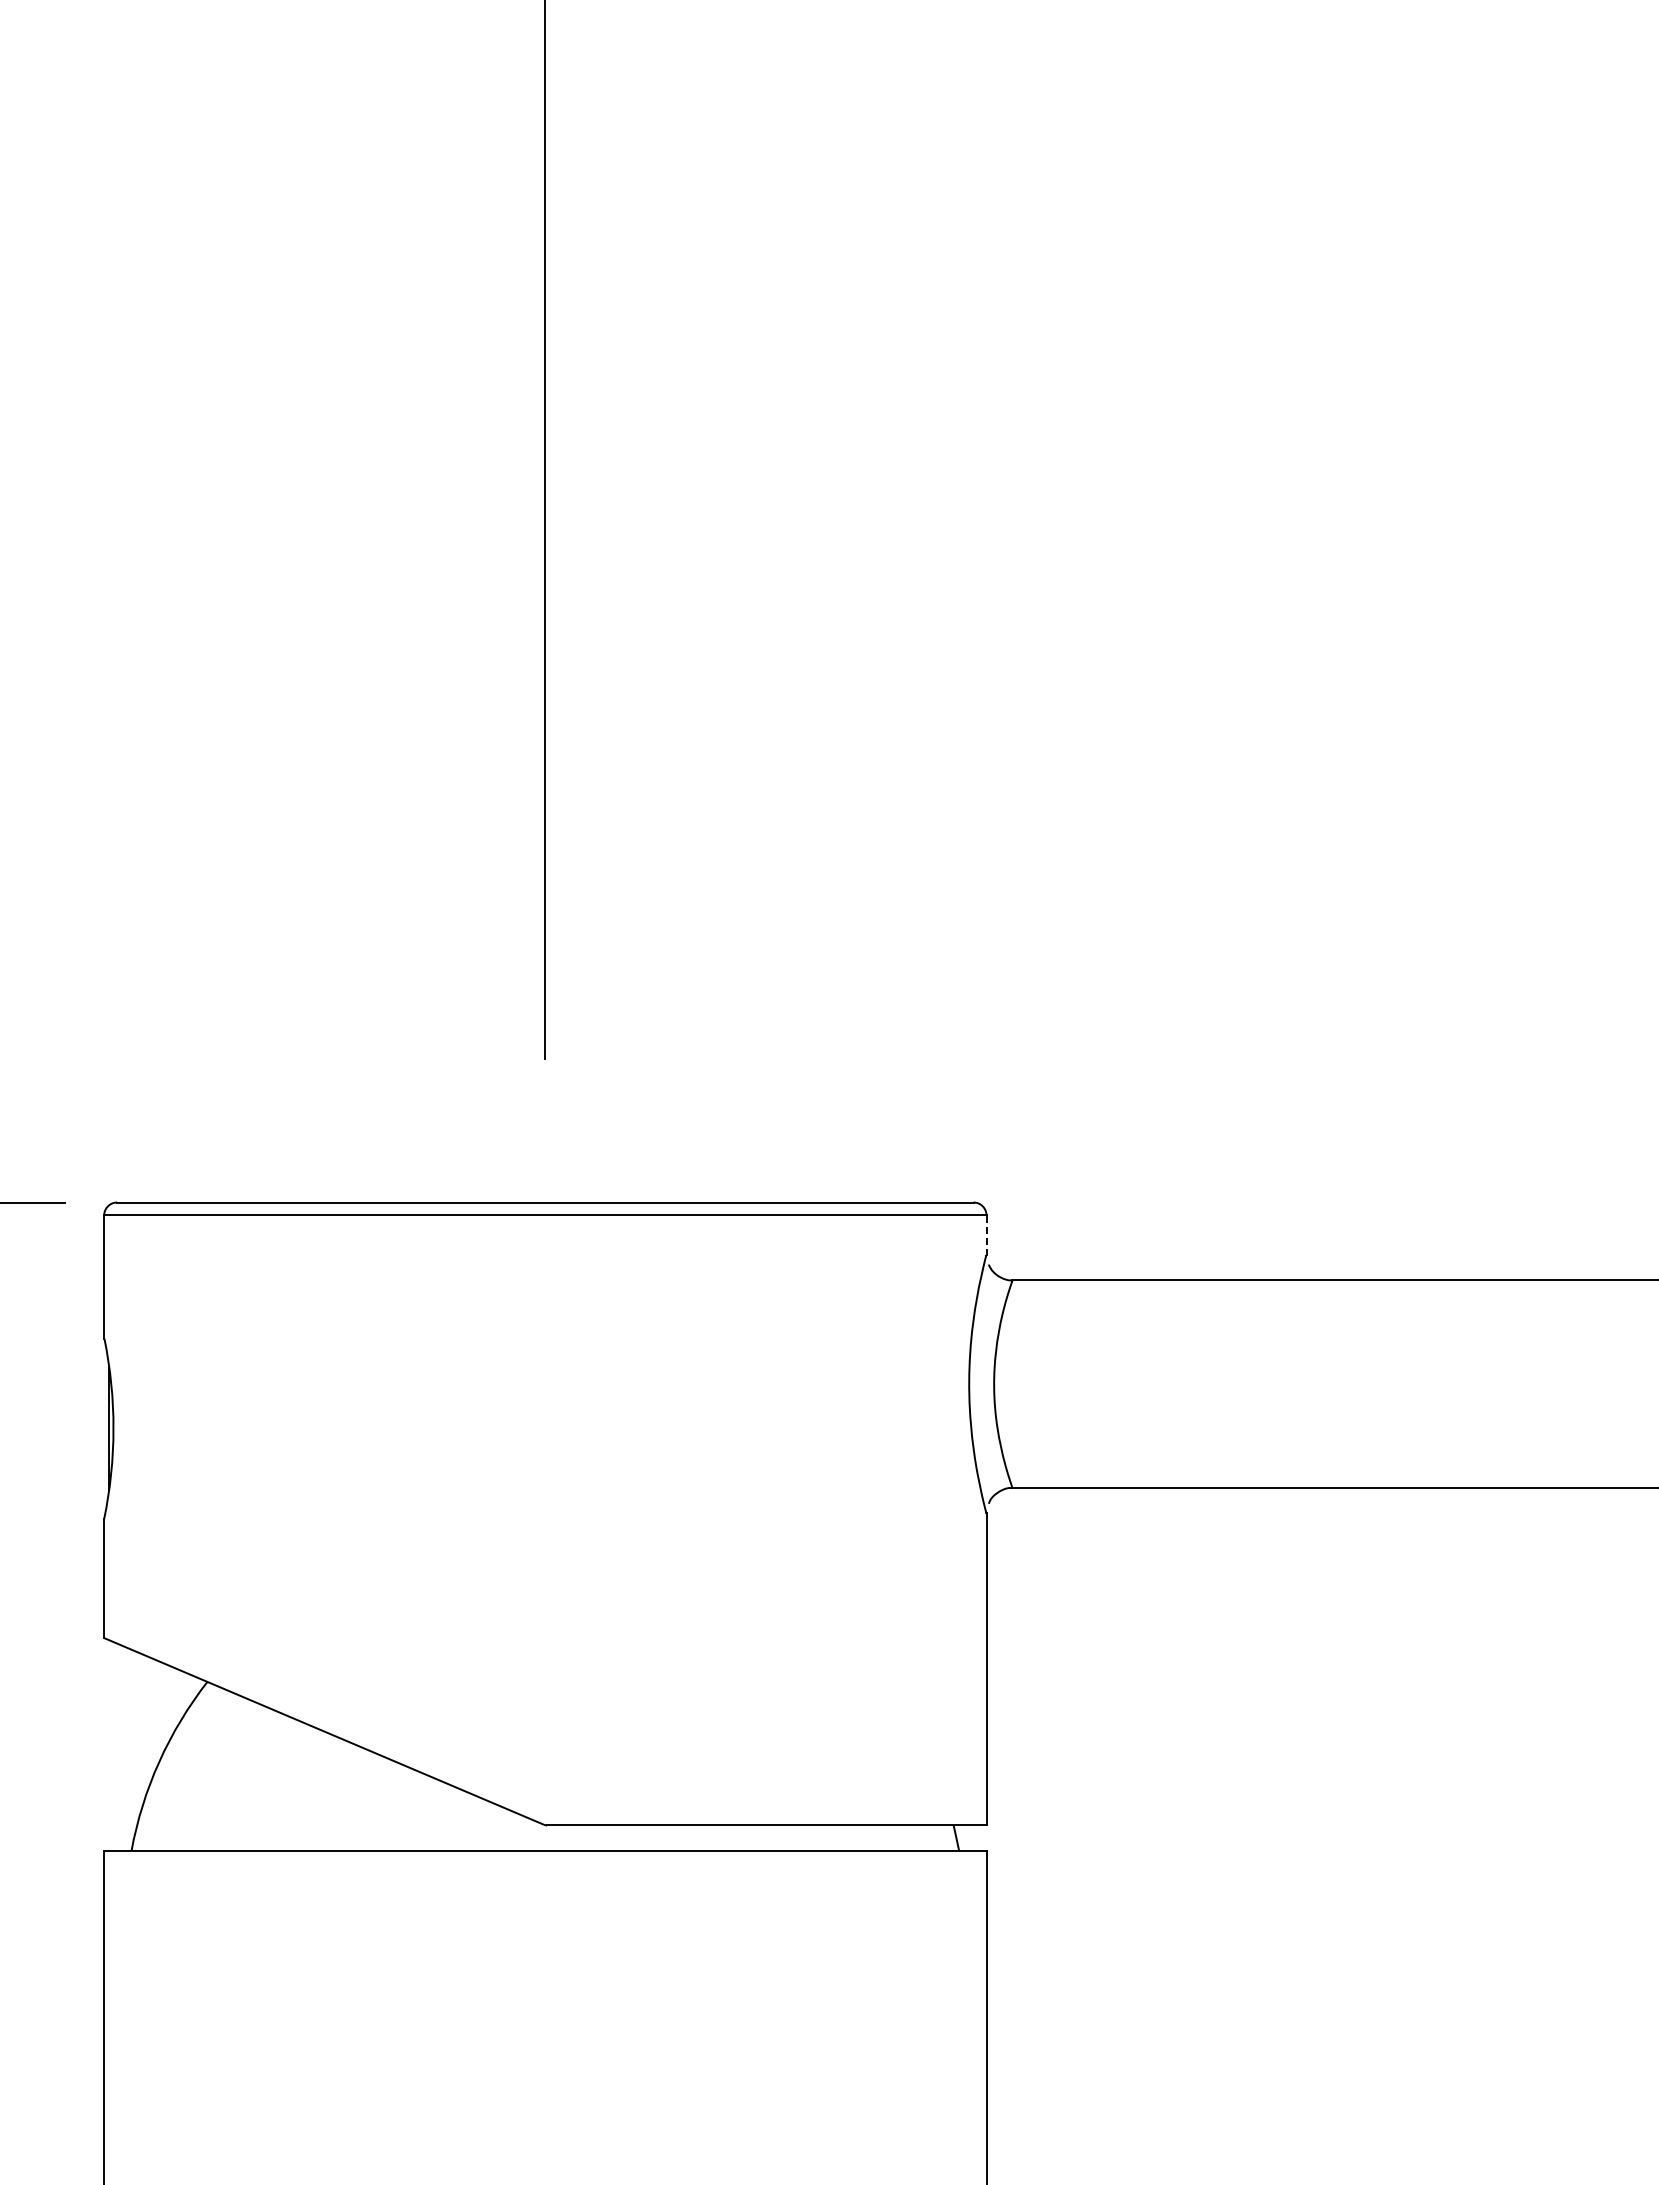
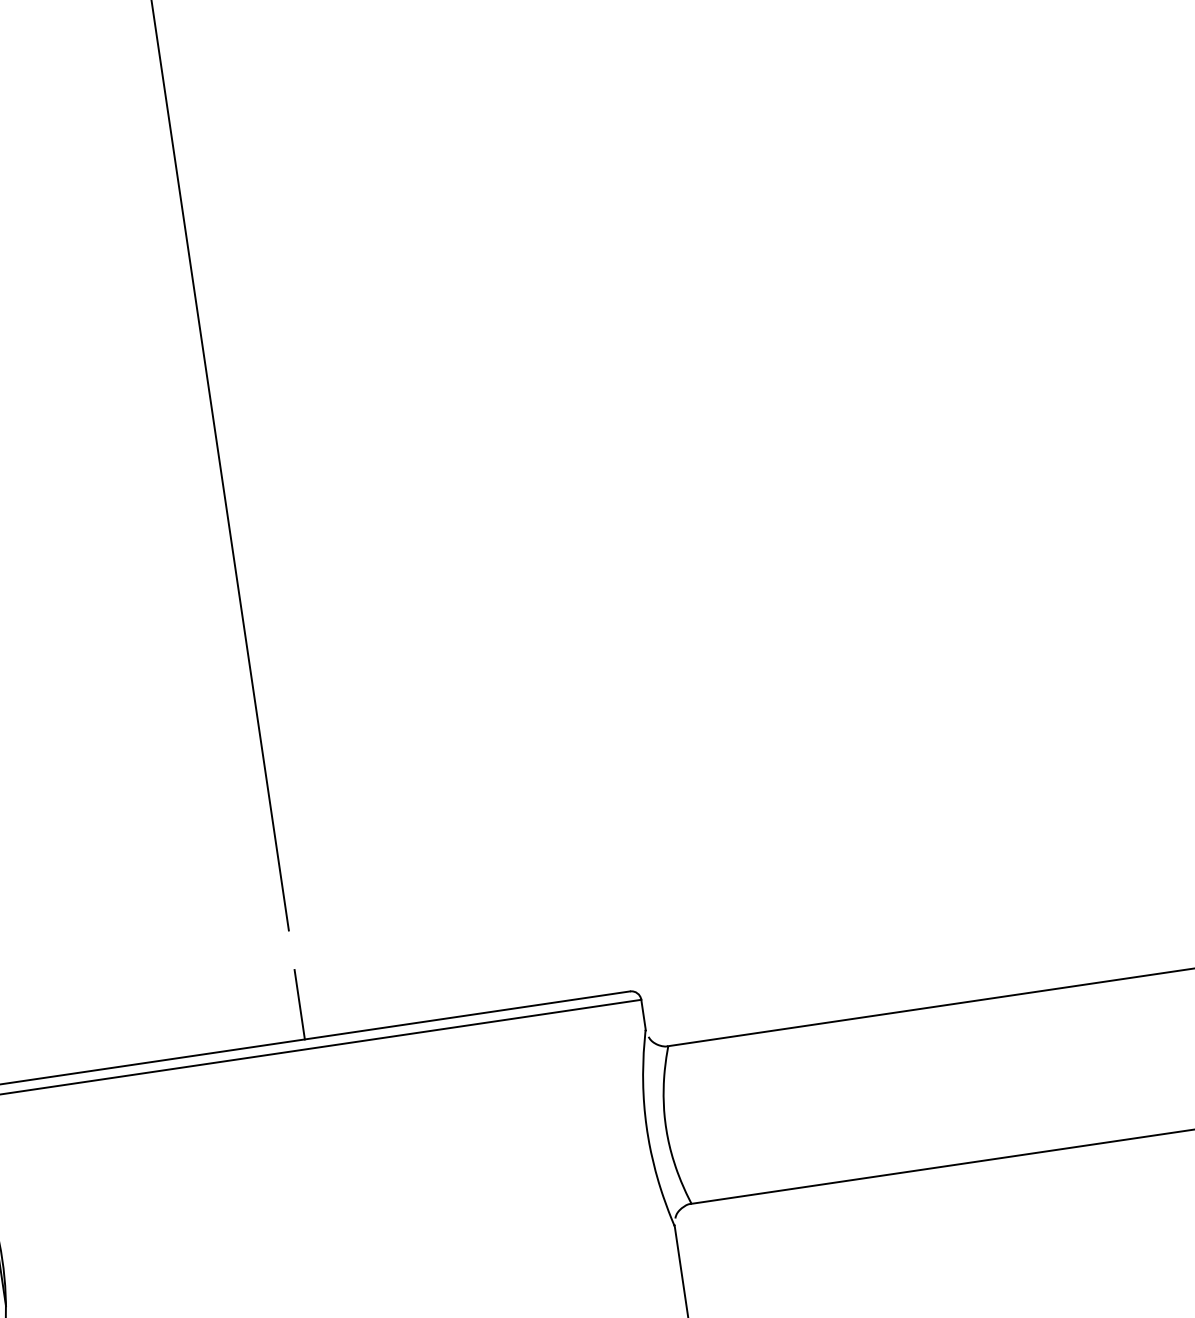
line: (545, 1156) -> (299, 1004), added
line: (986, 1235) -> (643, 1015), dashed -> solid

